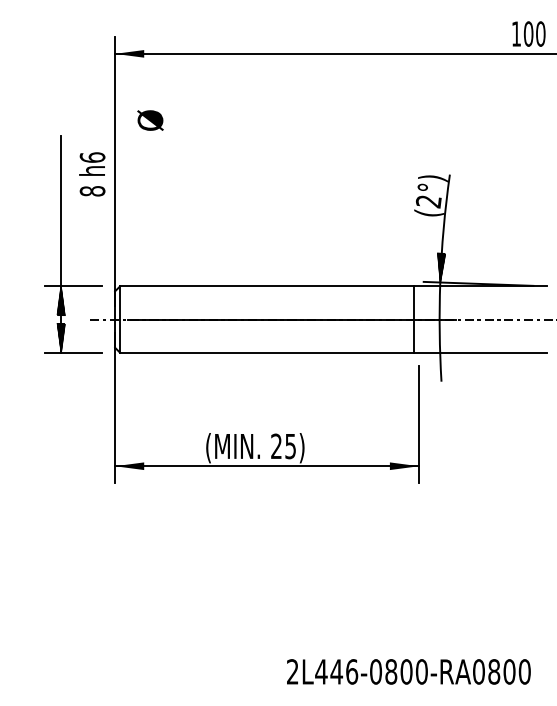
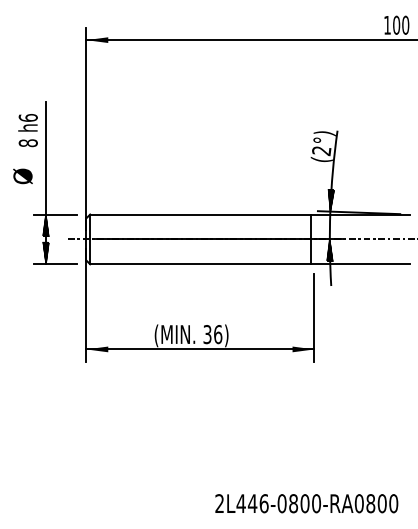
text: (150, 120) -> (23, 176), moved
text: (92, 174) -> (28, 130), moved
hatch: (439, 333) -> (329, 249), added
text: (283, 446) -> (212, 334), 25) -> 36)

